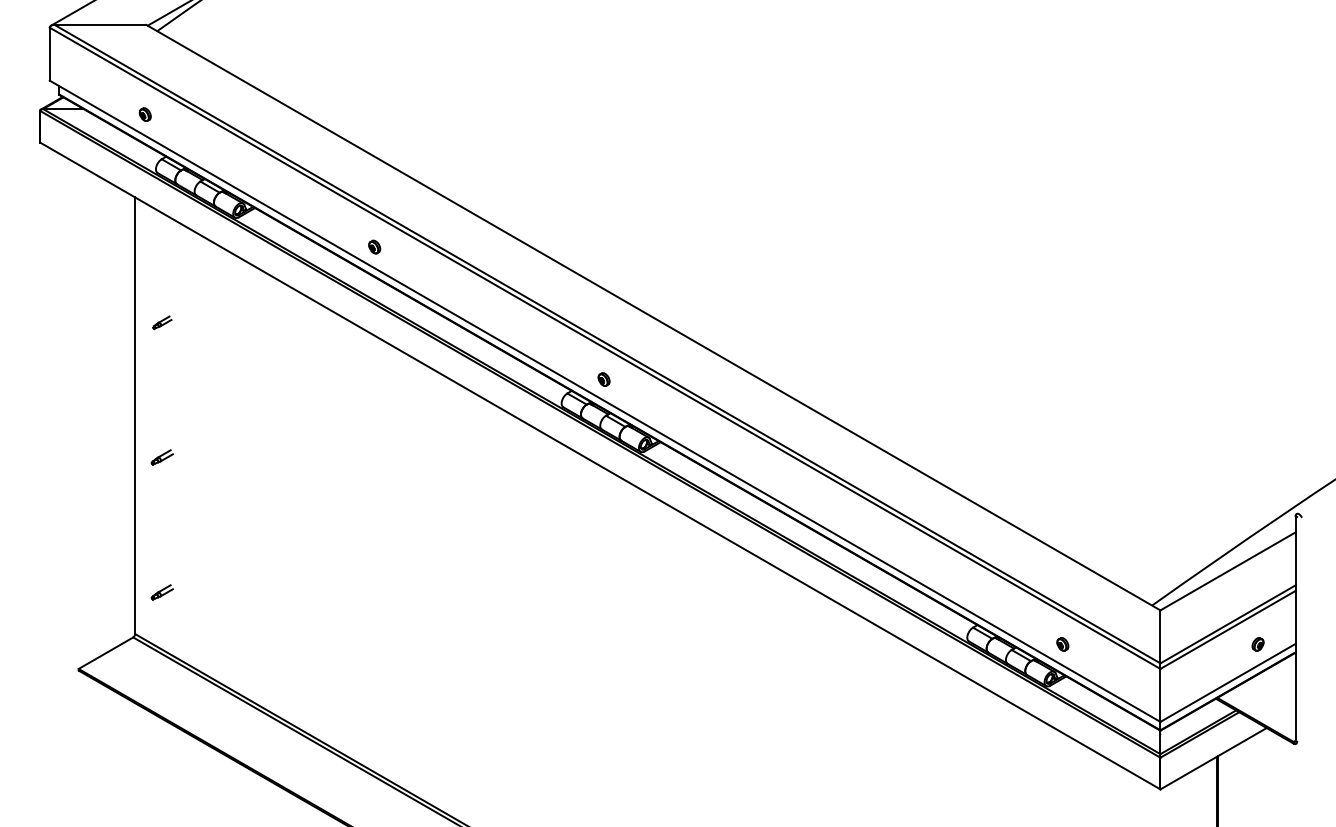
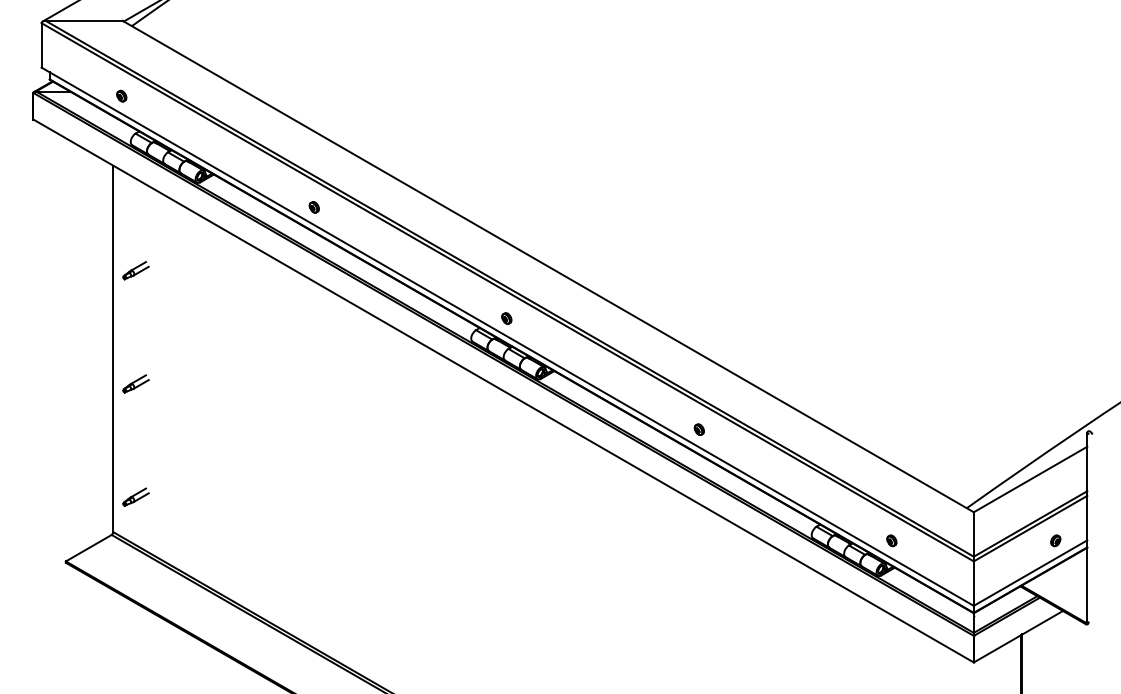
part: (162, 322) -> (136, 270), size x1.67
part: (162, 457) -> (136, 383), size x1.43
part: (833, 511) -> (699, 429), added
part: (162, 592) -> (136, 497), size x1.43

